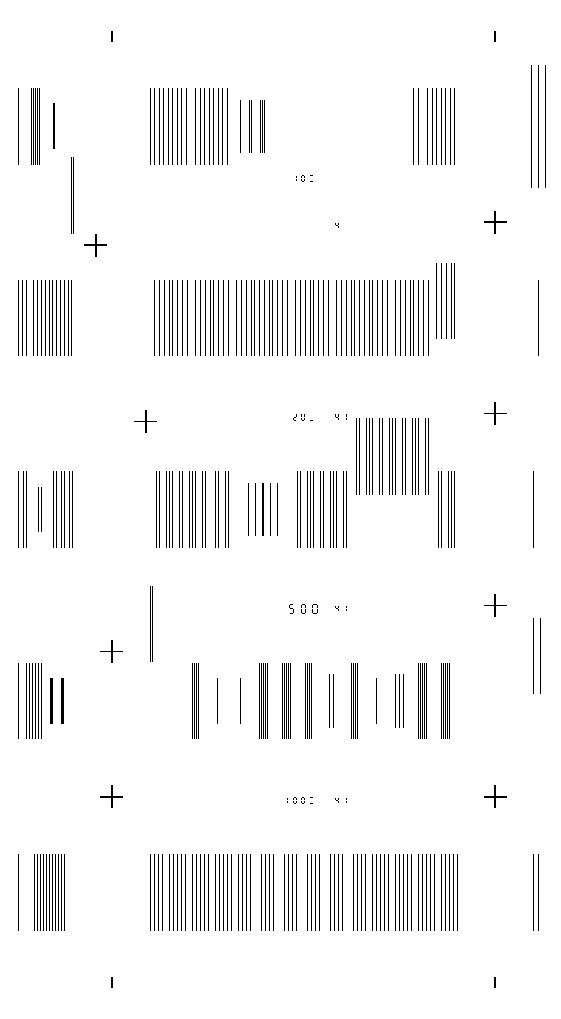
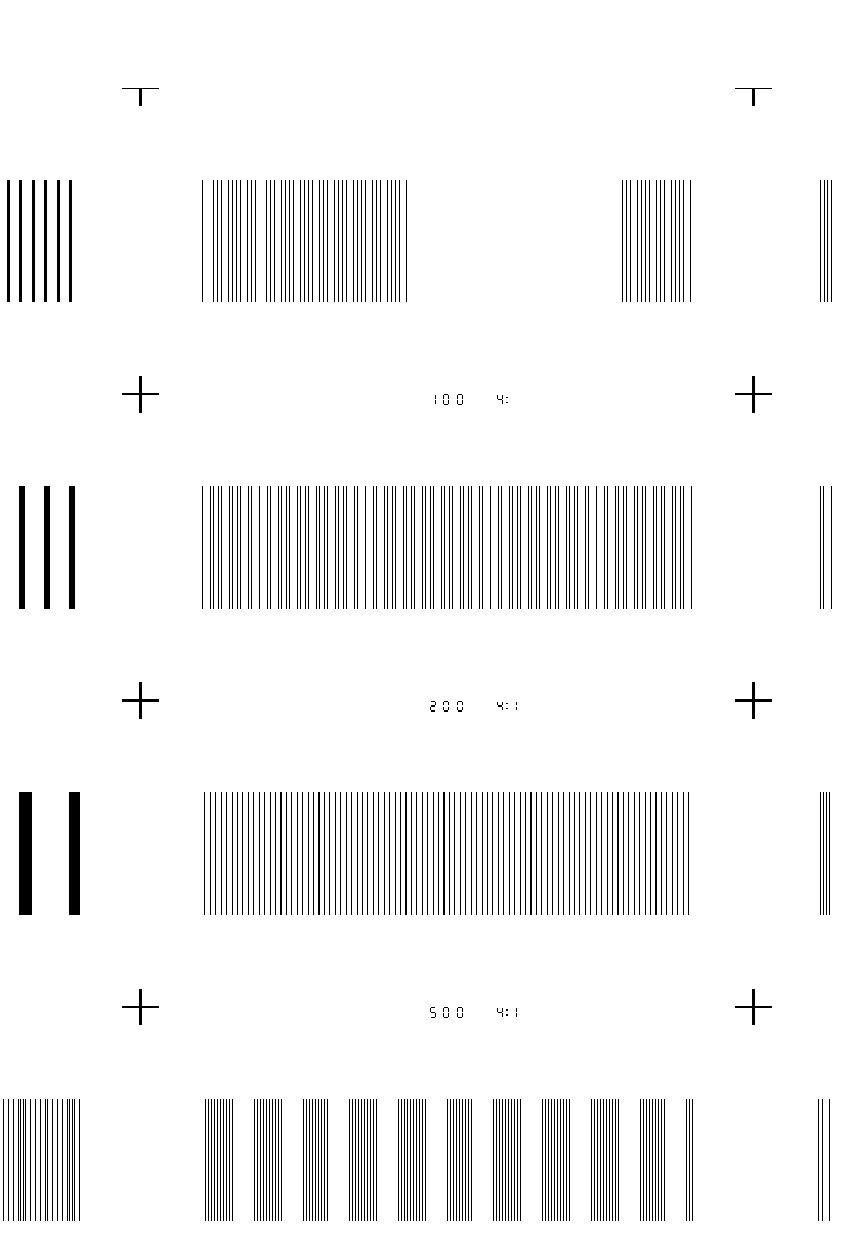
part: (54, 126) -> (48, 241), size x1.67
part: (256, 126) -> (371, 241), size x1.43
part: (538, 126) -> (822, 241), size x0.62
part: (304, 178) -> (448, 399), moved
line: (71, 195) -> (75, 241), moved
part: (95, 245) -> (139, 394), moved
part: (445, 300) -> (673, 546), moved
part: (145, 421) -> (139, 700), moved
part: (392, 456) -> (589, 853), moved
part: (39, 509) -> (24, 853), size x1.67
part: (262, 509) -> (381, 853), size x1.43
part: (302, 608) -> (445, 1012), size x0.71
line: (150, 623) -> (202, 1159), moved
part: (111, 651) -> (139, 1007), moved
part: (536, 655) -> (819, 1159), moved
part: (56, 700) -> (51, 1159), size x1.67
part: (172, 700) -> (237, 1159), size x1.67
part: (217, 700) -> (309, 1159), size x1.67
part: (240, 700) -> (346, 1159), size x1.67
part: (331, 700) -> (491, 1159), size x1.43
part: (376, 700) -> (563, 1159), size x1.67
part: (399, 700) -> (600, 1159), size x1.43

